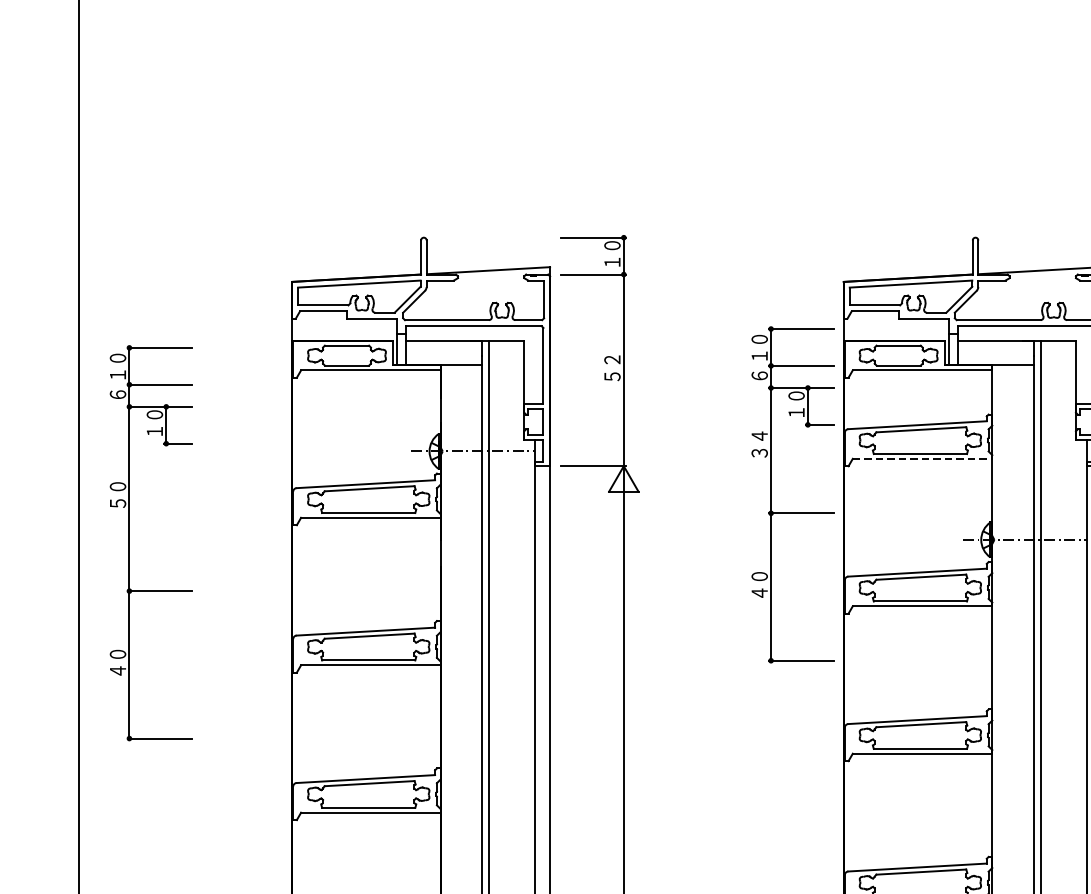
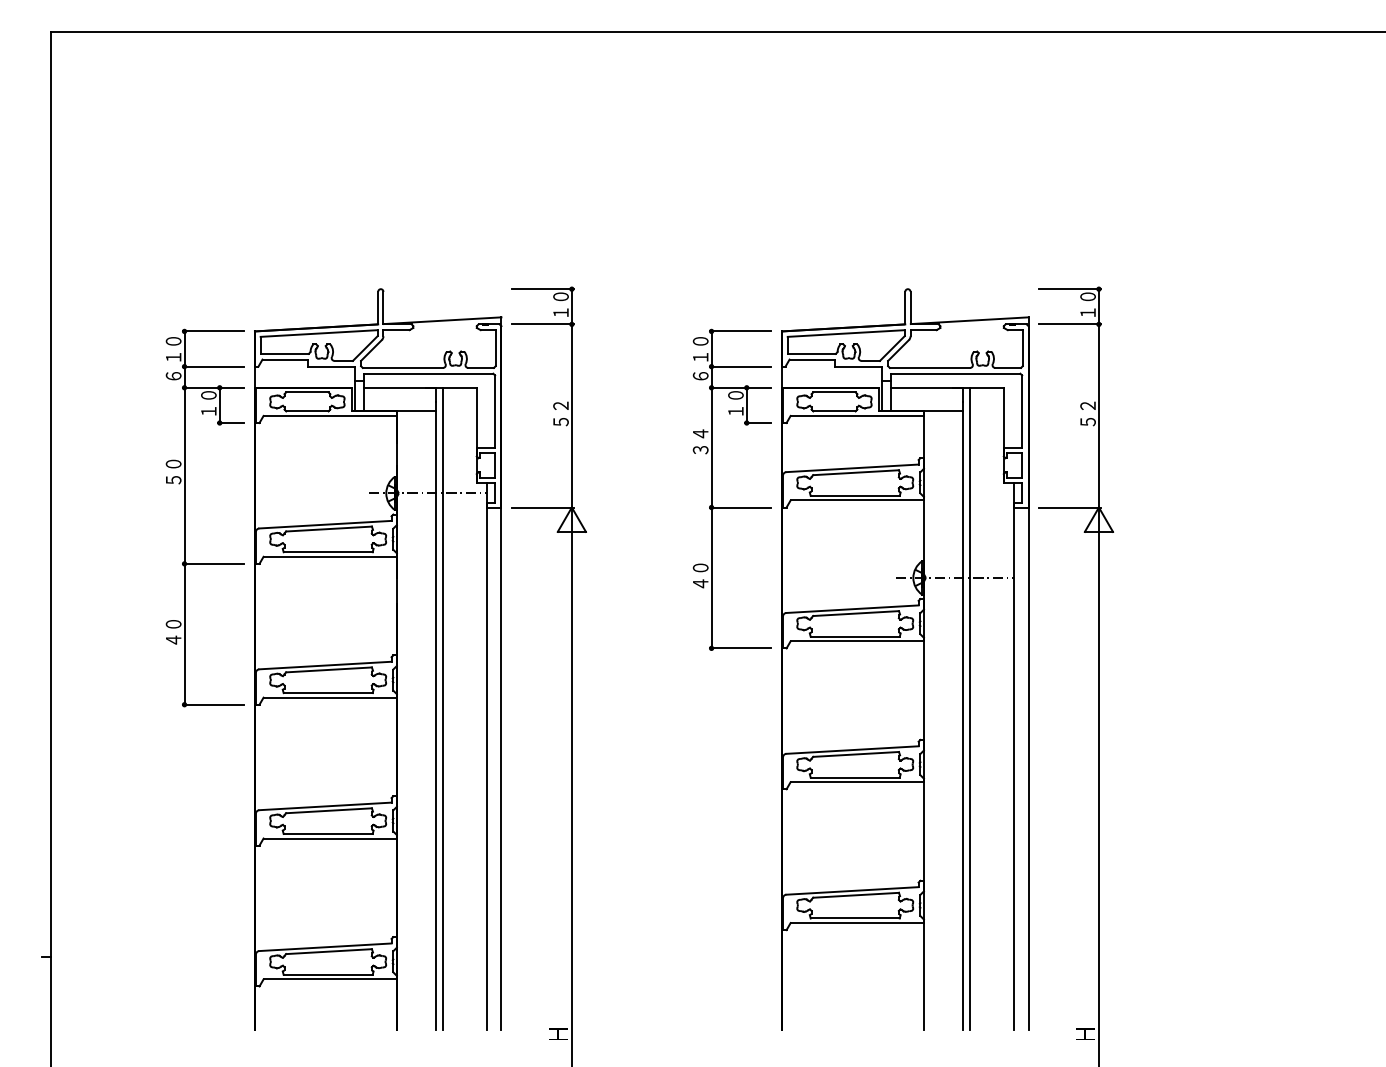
line: (922, 458) -> (857, 500), dashed -> solid
part: (791, 513) -> (731, 507), moved
part: (130, 542) -> (185, 517), moved

